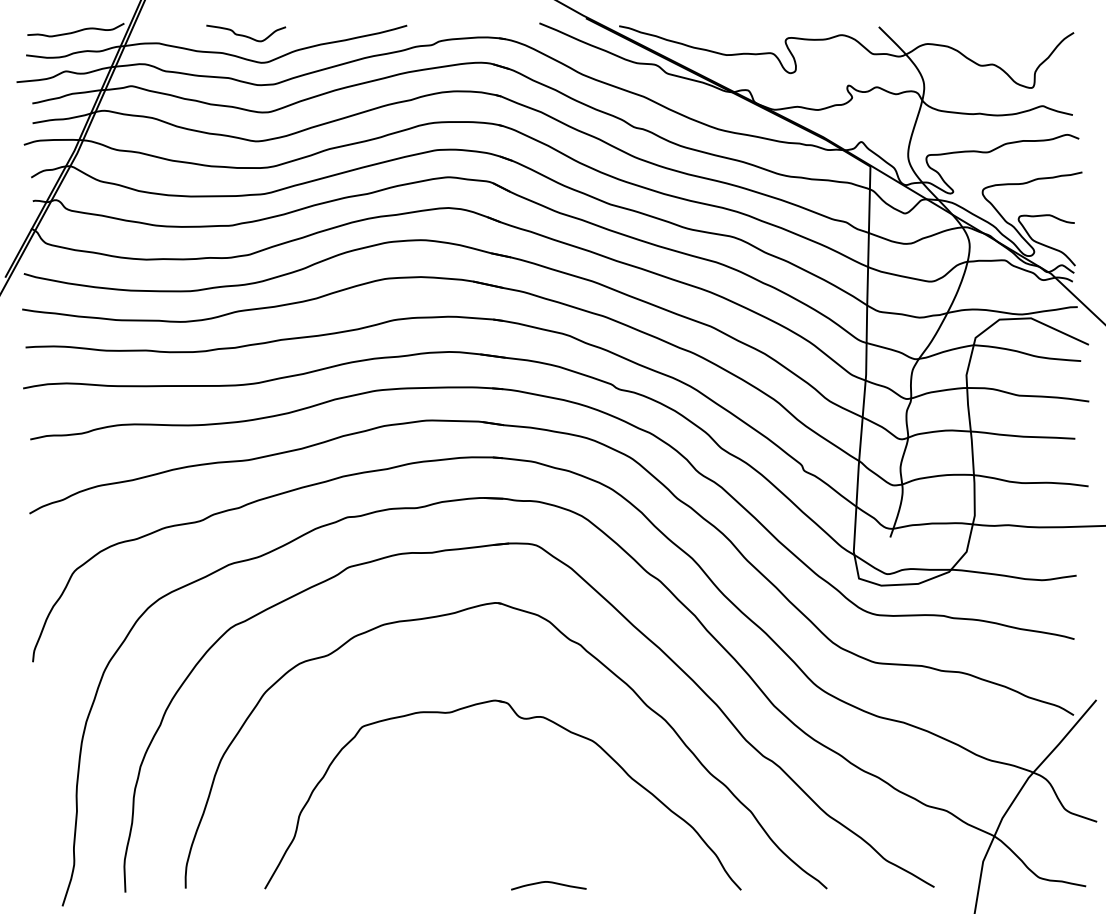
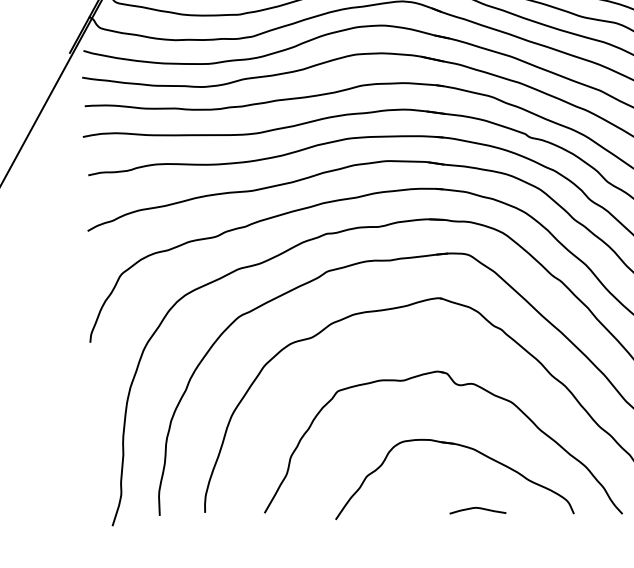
part: (527, 800) -> (461, 446), added

